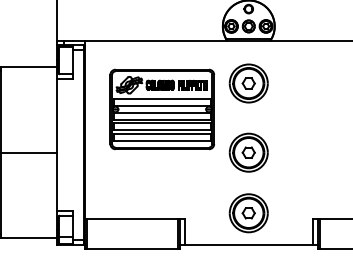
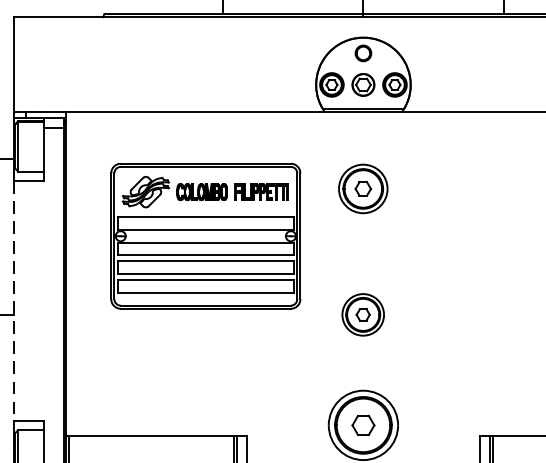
part: (248, 83) -> (362, 188), size x0.7
line: (56, 144) -> (13, 300), solid -> dashed
part: (248, 152) -> (362, 314), size x0.6

